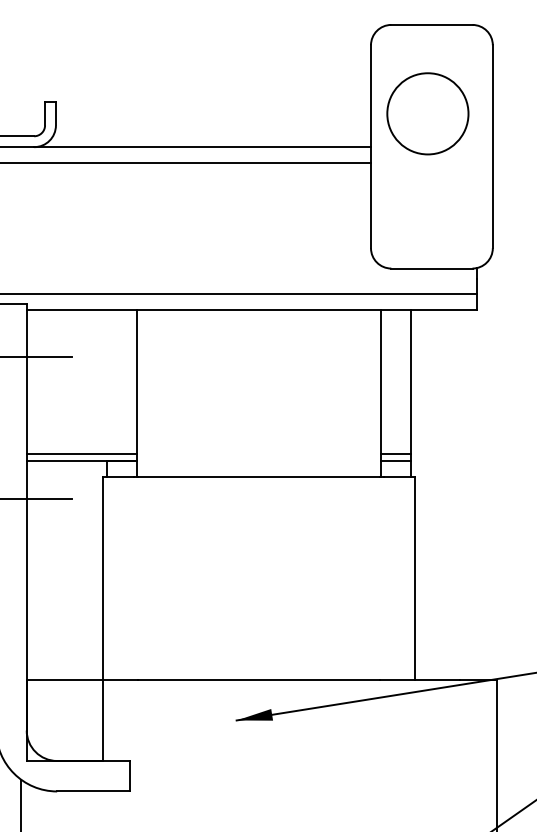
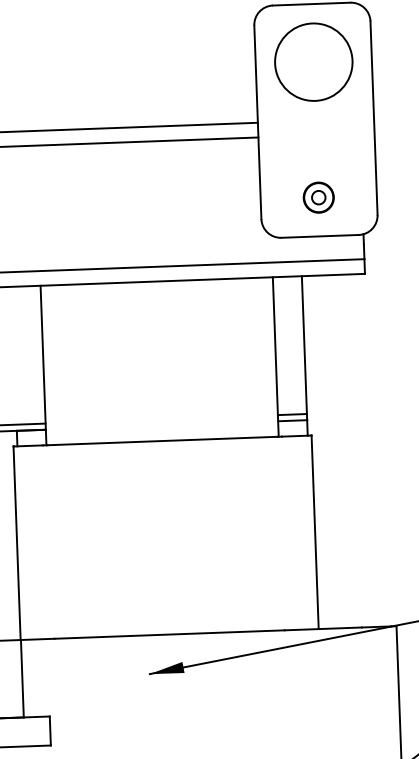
circle: (427, 113) -> (313, 61), moved
part: (431, 227) -> (318, 197), added

